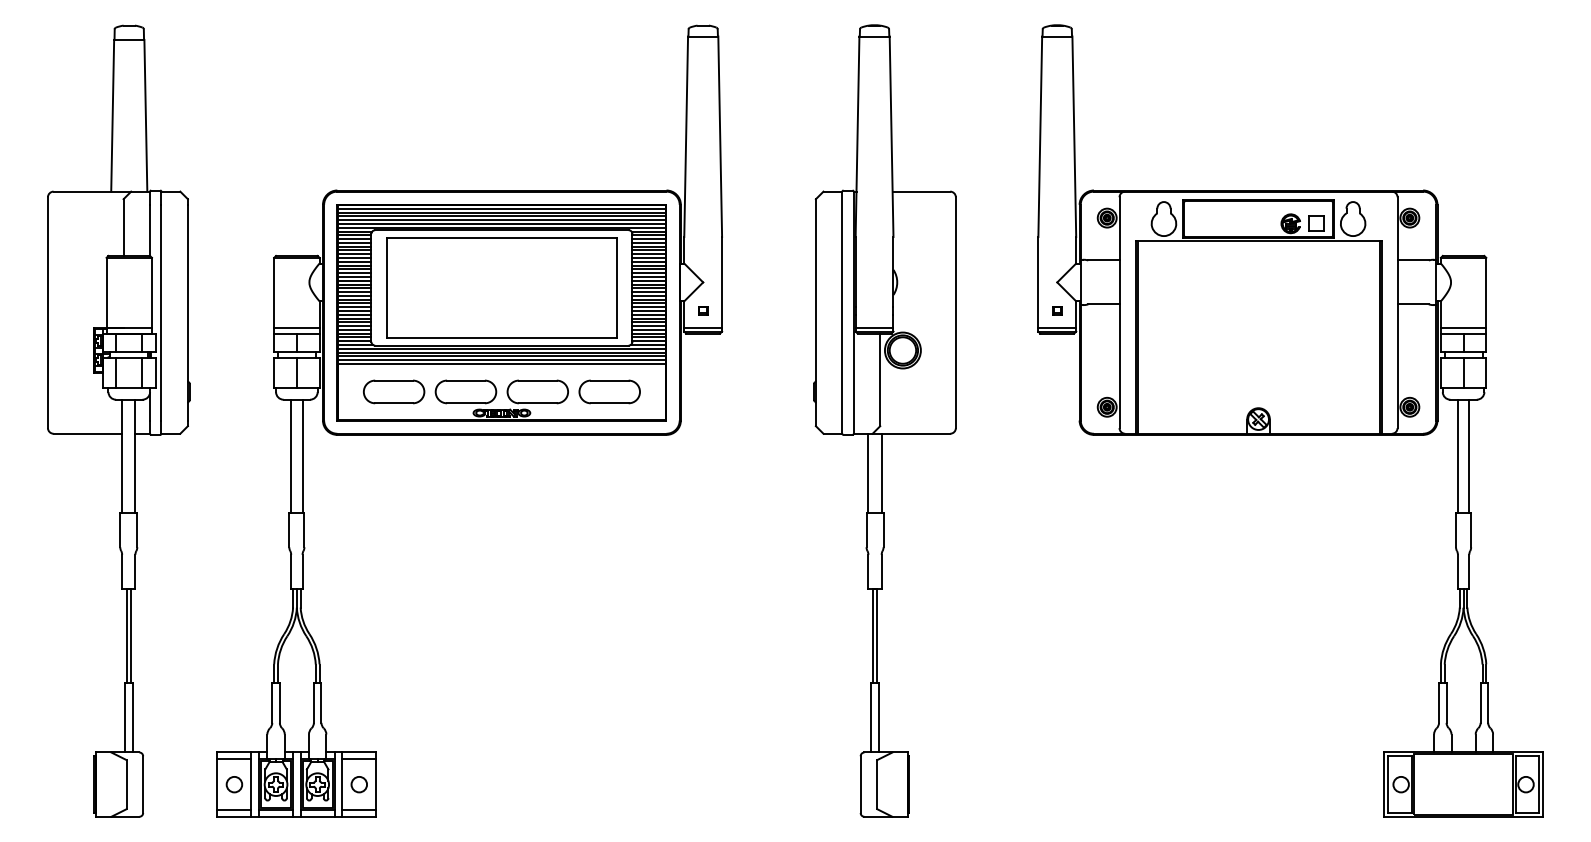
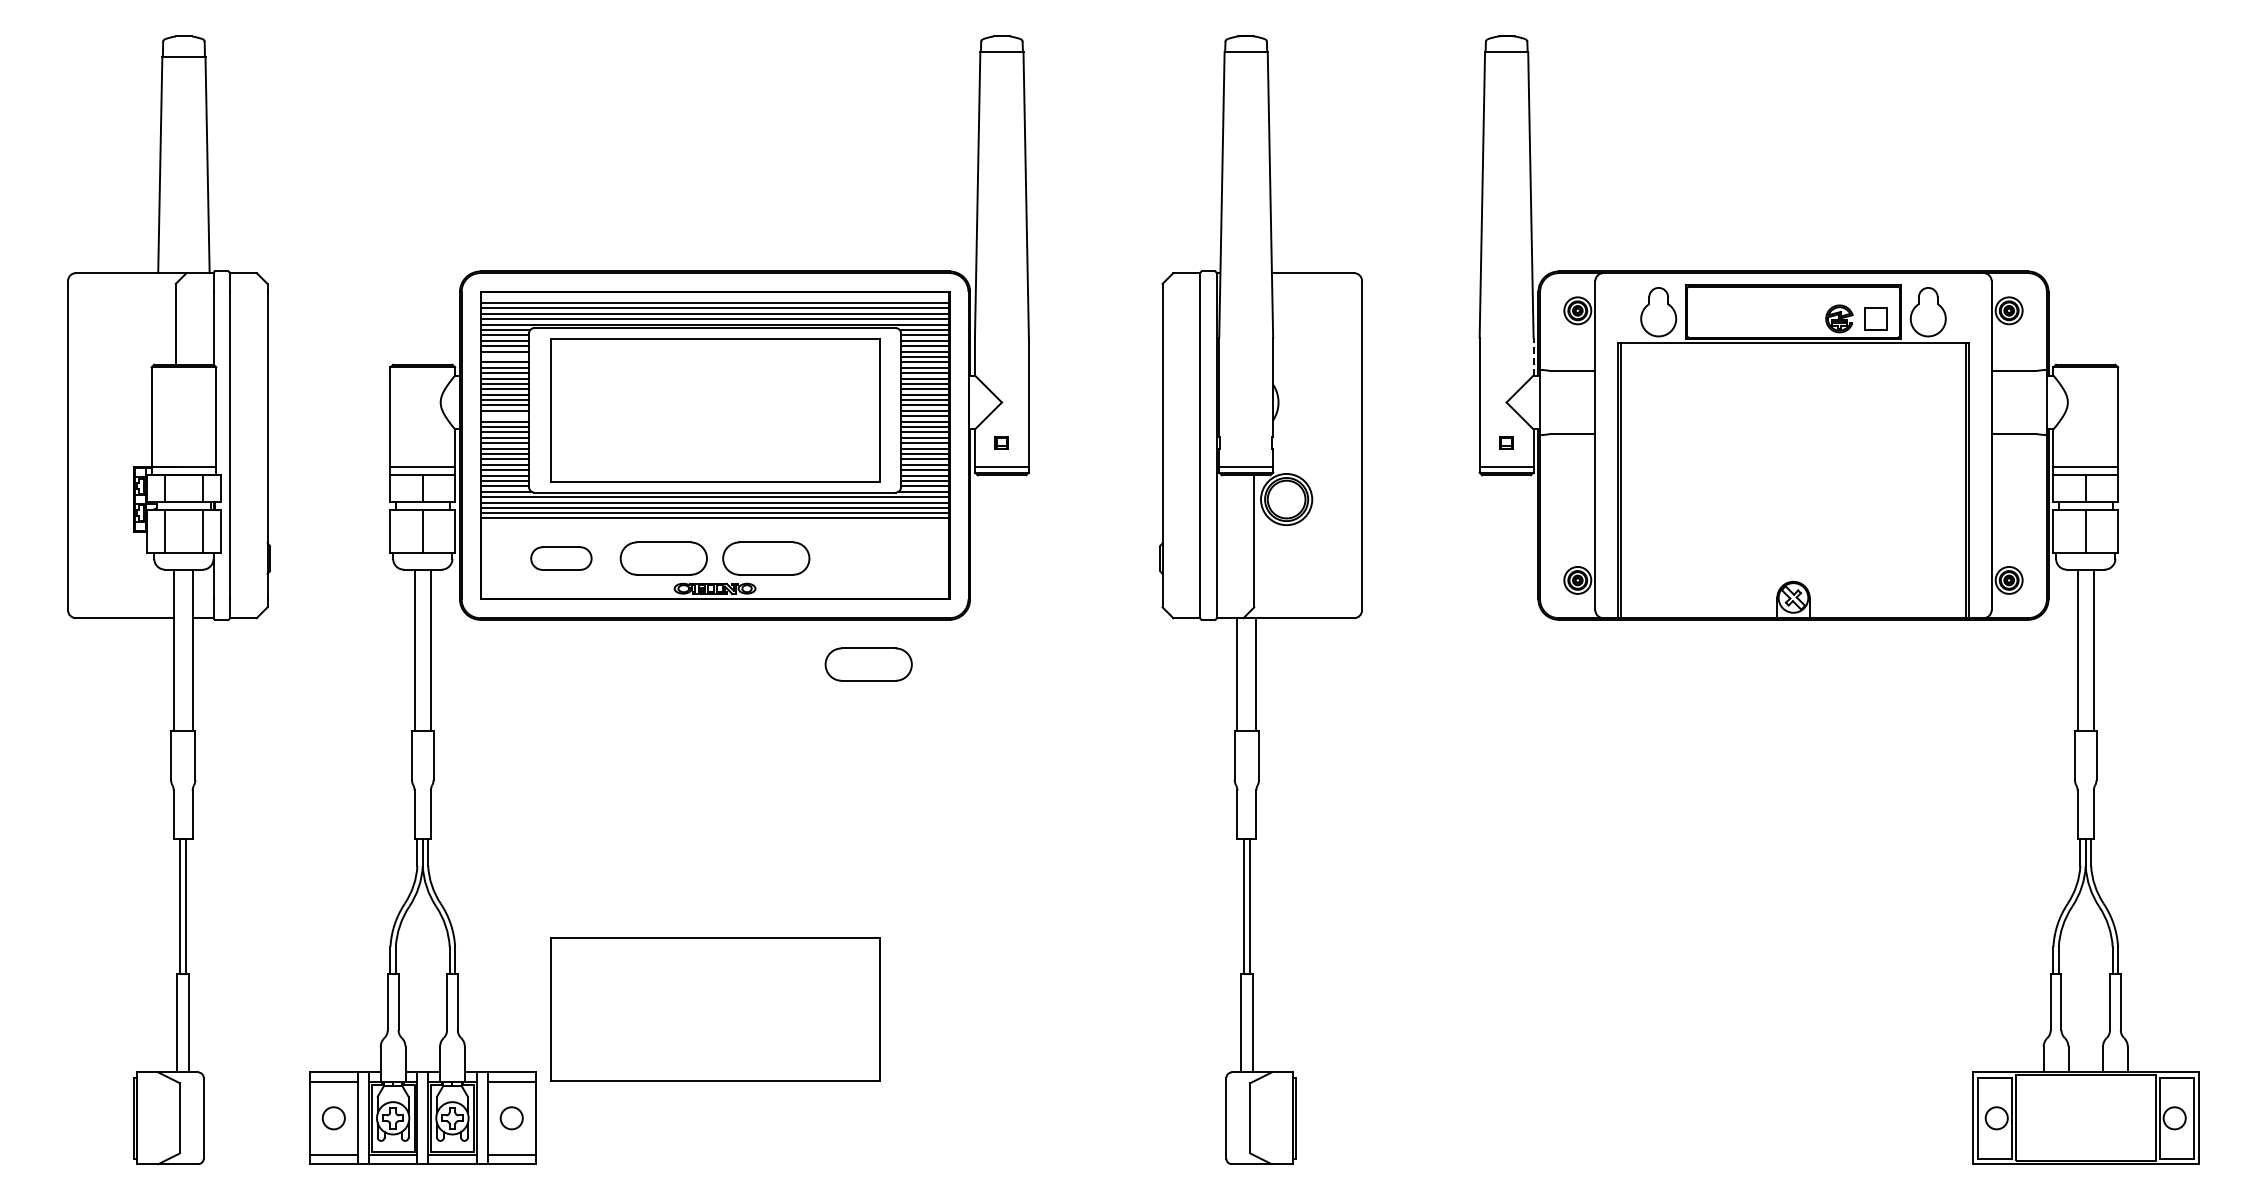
line: (501, 208) -> (714, 297), removed
line: (354, 250) -> (504, 356), removed
line: (1076, 250) -> (1533, 356), solid -> dashed
line: (354, 292) -> (504, 416), removed
part: (394, 391) -> (561, 558), size x0.7
part: (609, 391) -> (868, 664), moved
part: (502, 708) -> (715, 1009), added

